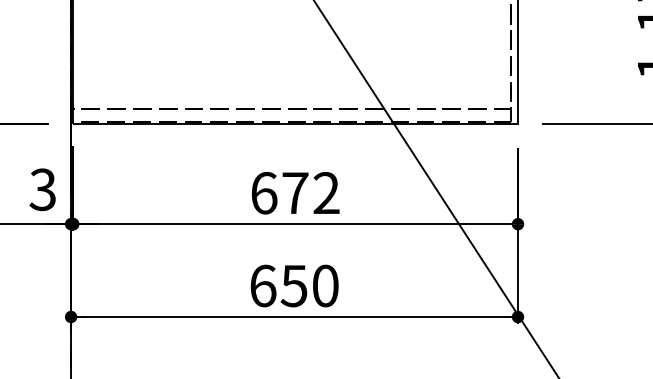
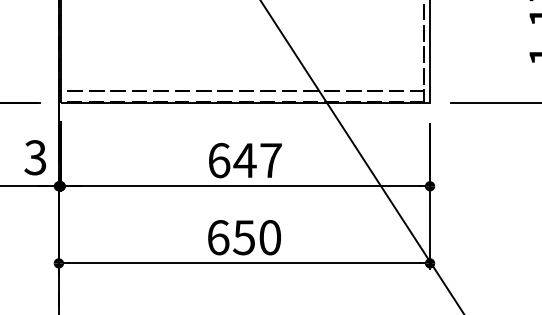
text: (310, 191) -> (257, 159), 672 -> 647

